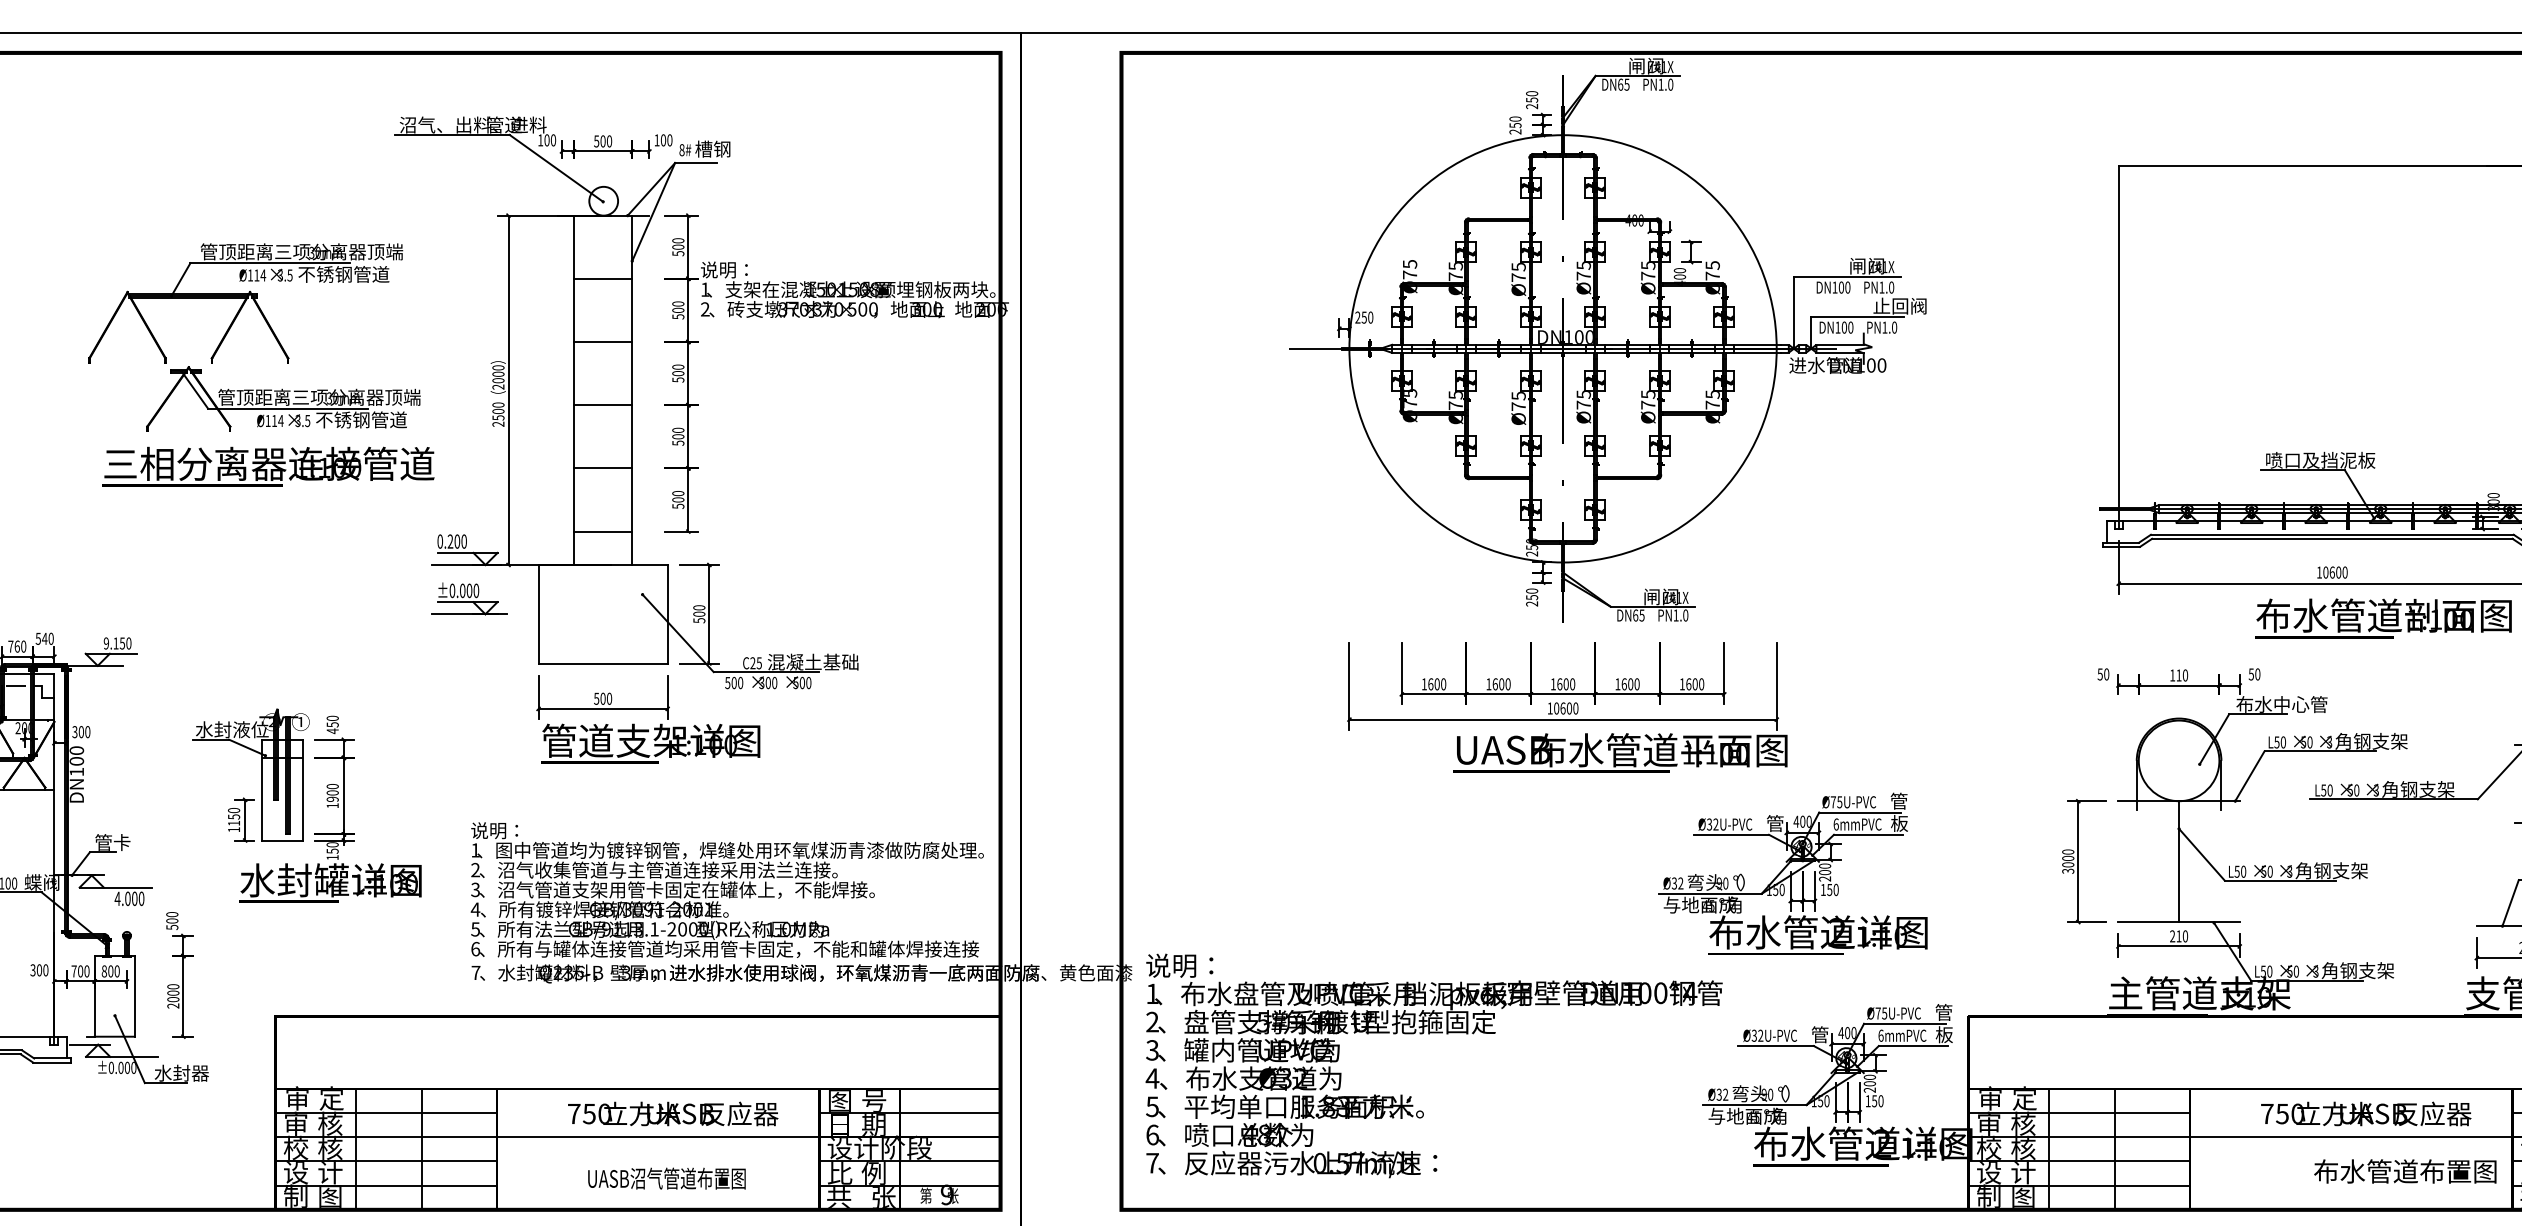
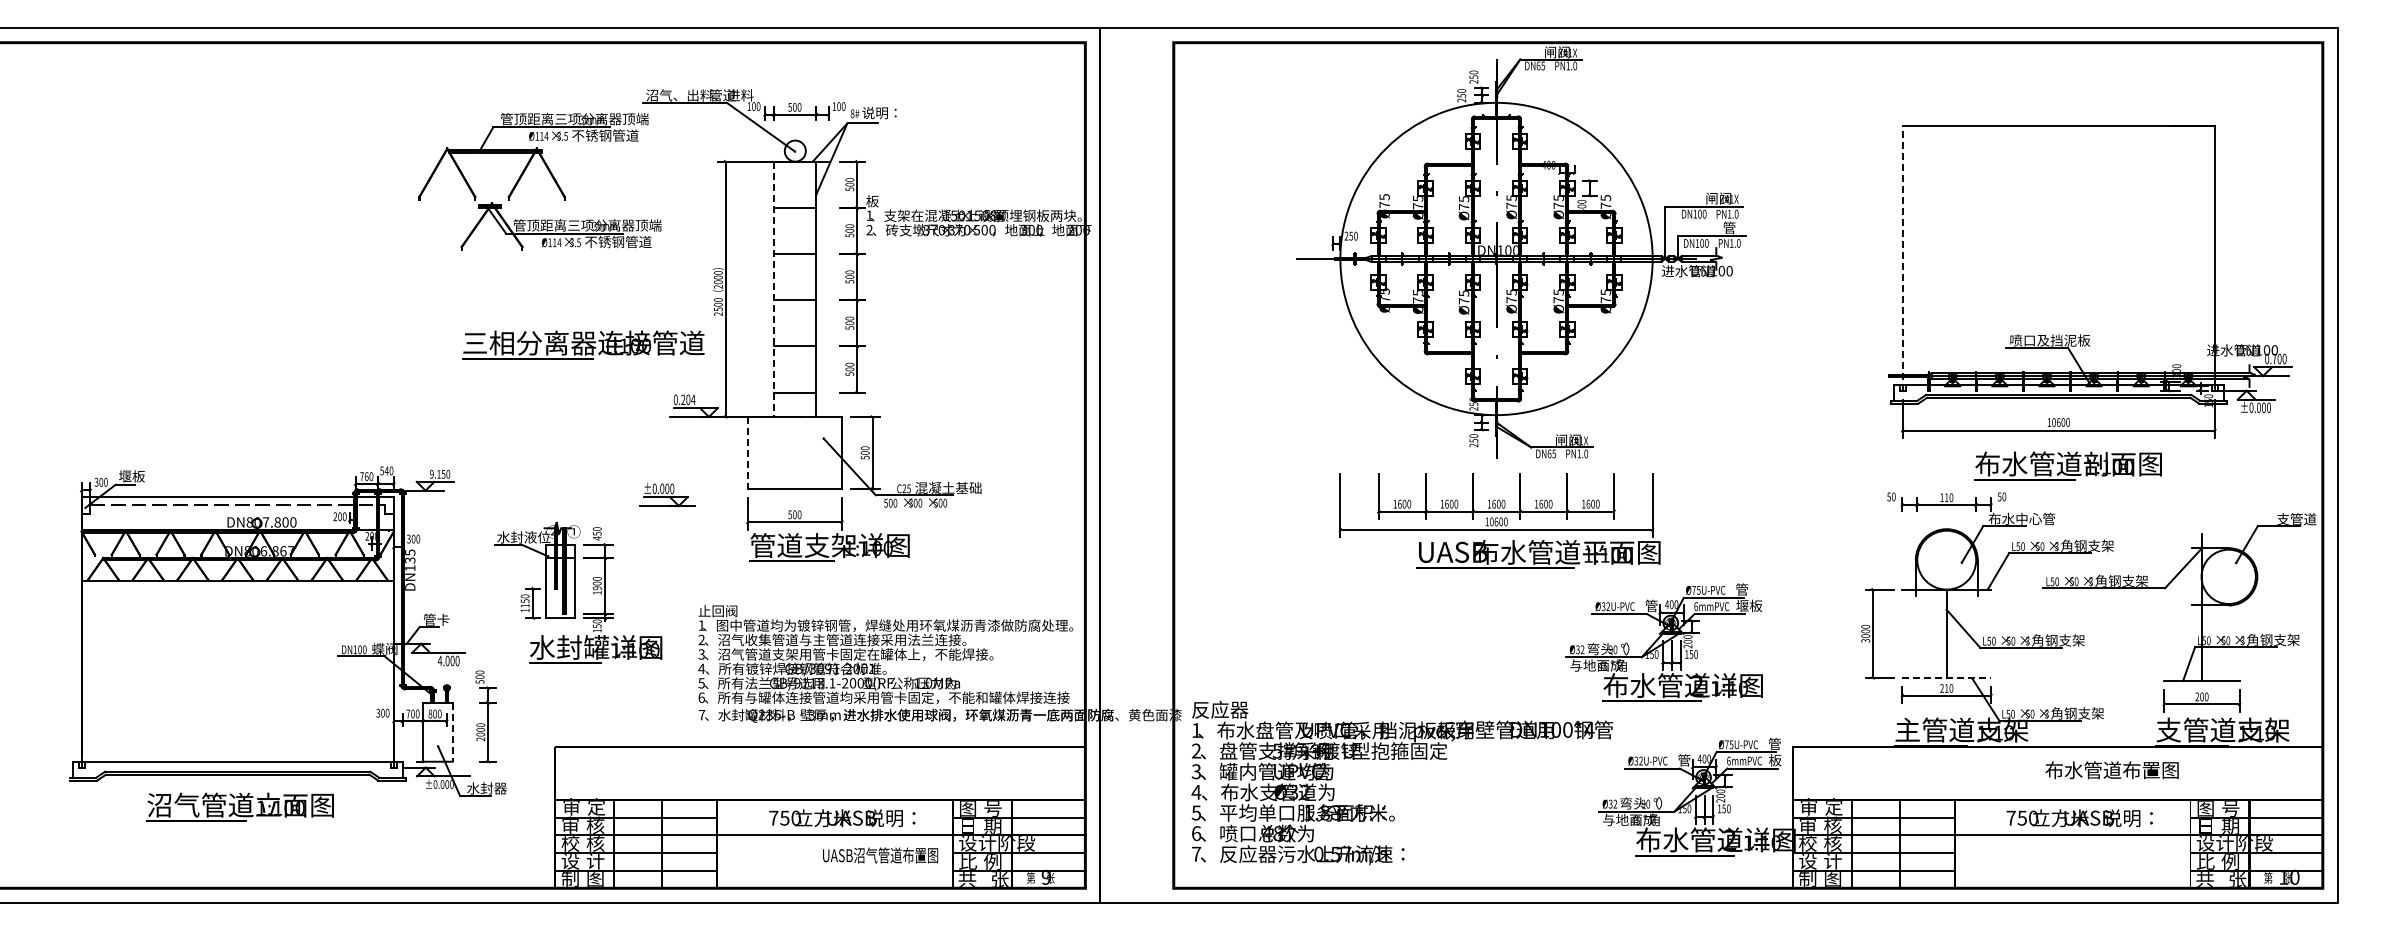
text: (718, 148) -> (879, 112), 槽钢 -> 说明：
text: (724, 270) -> (883, 201), 说明： -> 板
text: (1899, 305) -> (1742, 227), 止回阀 -> 管
part: (267, 326) -> (549, 173), moved
line: (2118, 348) -> (1902, 258), solid -> dashed
line: (573, 390) -> (773, 289), solid -> dashed
text: (268, 465) -> (583, 344), moved
text: (464, 541) -> (693, 399), 0.200 -> 0.204
part: (469, 598) -> (667, 494), moved
line: (538, 614) -> (747, 453), solid -> dashed
text: (2382, 617) -> (2067, 465), moved
text: (77, 755) -> (410, 556), DN100 -> DN135
text: (1909, 822) -> (1749, 605), 板 -> 堰板
text: (497, 831) -> (717, 611), 说明： -> 止回阀
line: (2180, 922) -> (1947, 678), solid -> dashed
text: (1184, 965) -> (1219, 709), 说明： -> 反应器
line: (134, 996) -> (452, 732), solid -> dashed
text: (739, 1114) -> (894, 818), 反应器 -> 说明：
text: (2433, 1114) -> (2132, 818), 反应器 -> 说明：
text: (2404, 1171) -> (2111, 770), moved
text: (666, 1178) -> (880, 855), moved

